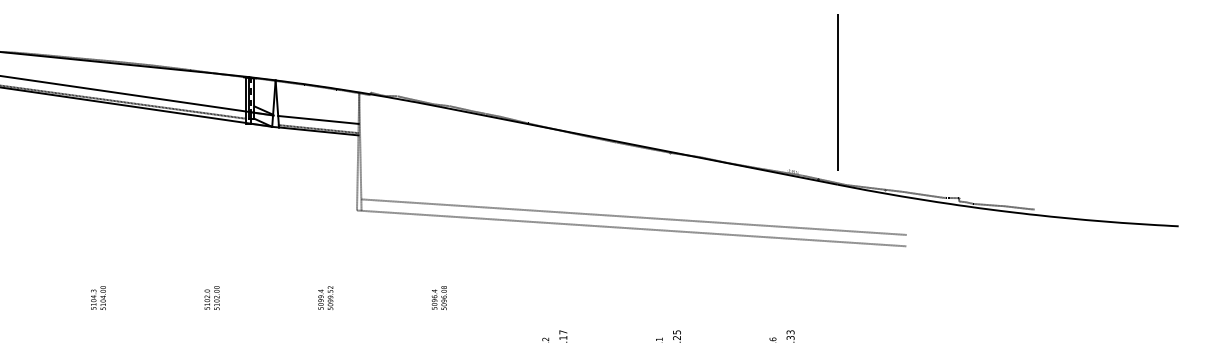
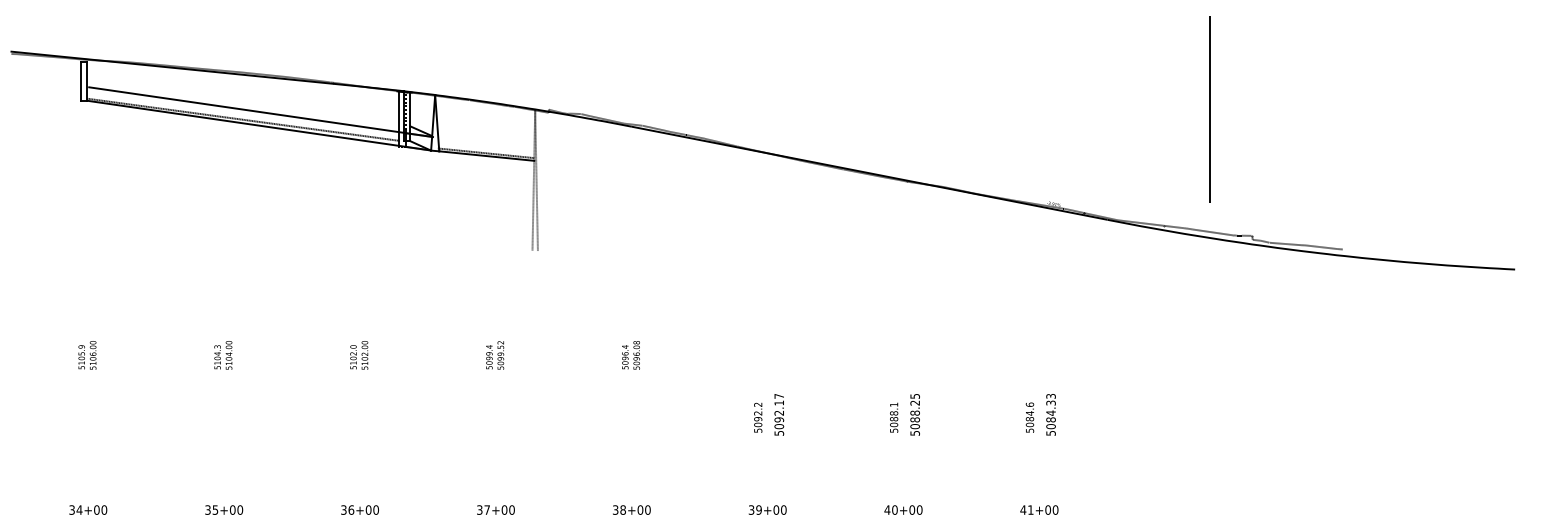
line: (836, 92) -> (1209, 109), moved
line: (318, 120) -> (486, 142), removed
line: (633, 217) -> (863, 258), removed
line: (631, 227) -> (860, 271), removed

